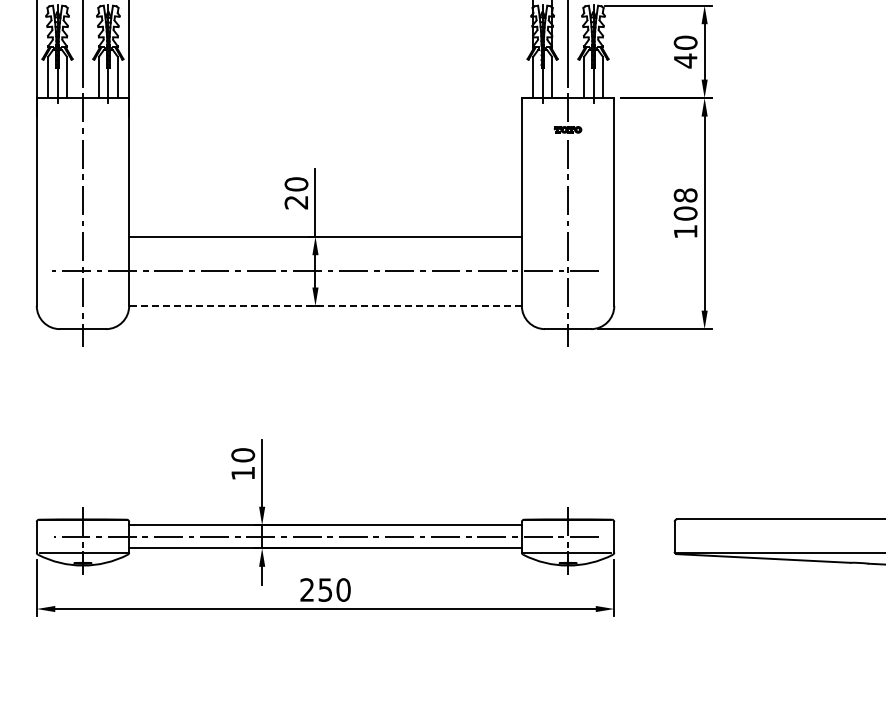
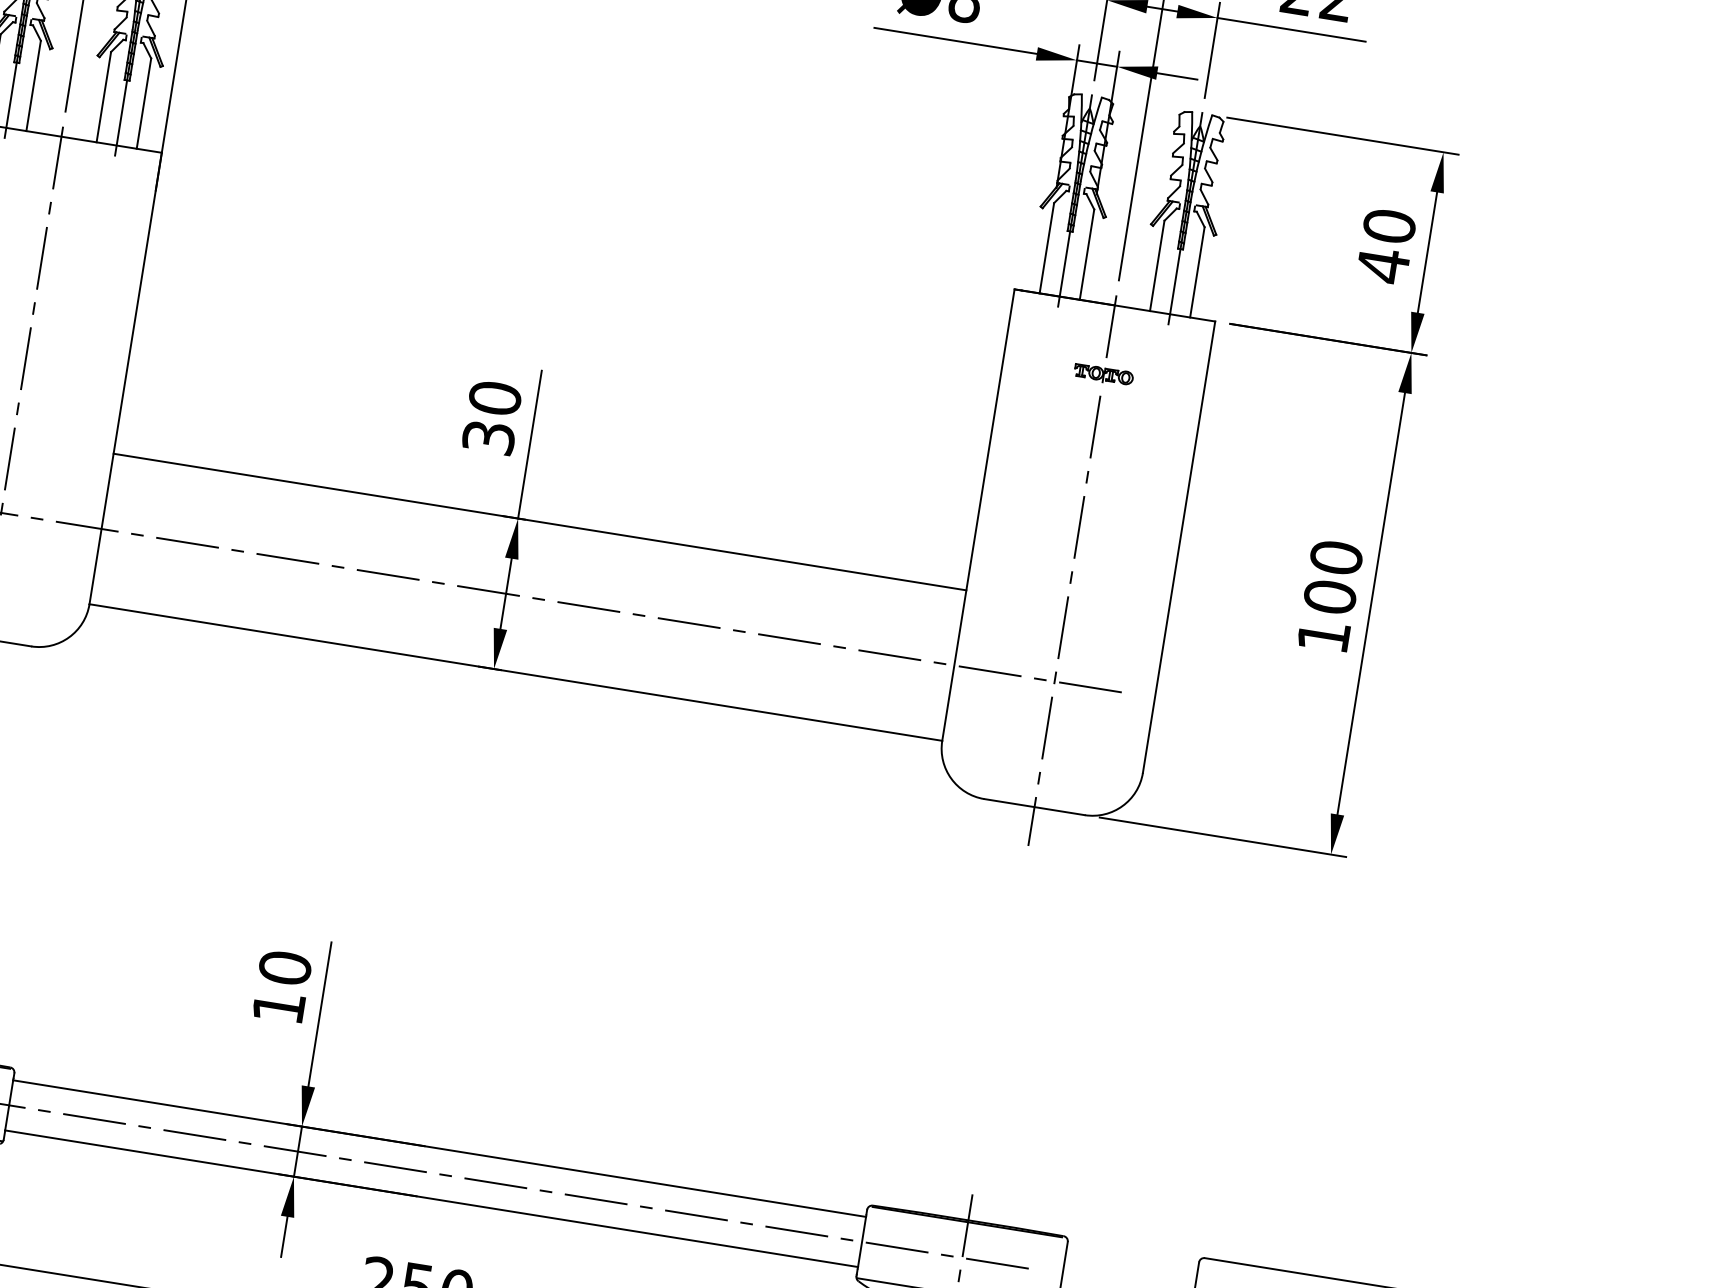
text: (685, 195) -> (1336, 557), 108 -> 100
text: (296, 202) -> (488, 437), 20 -> 30
line: (325, 306) -> (515, 673), dashed -> solid

